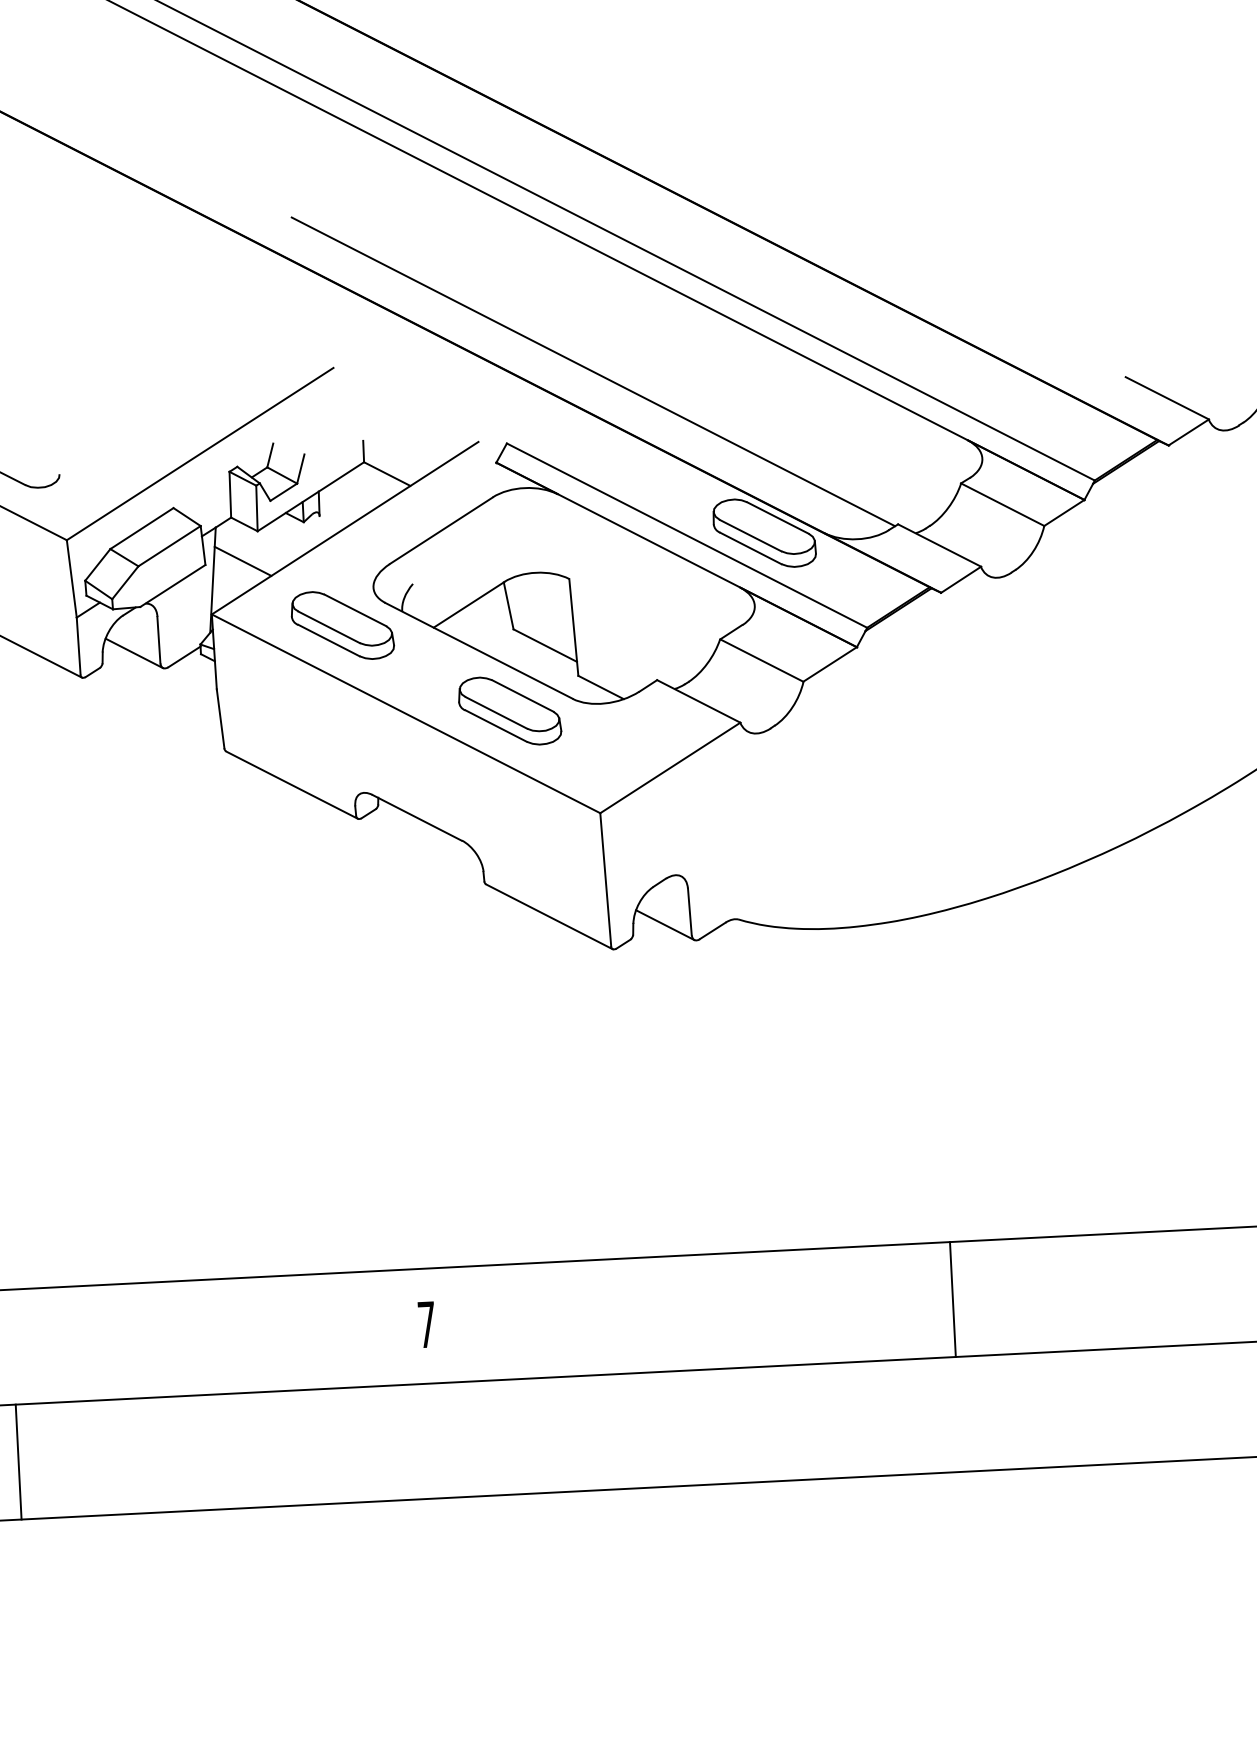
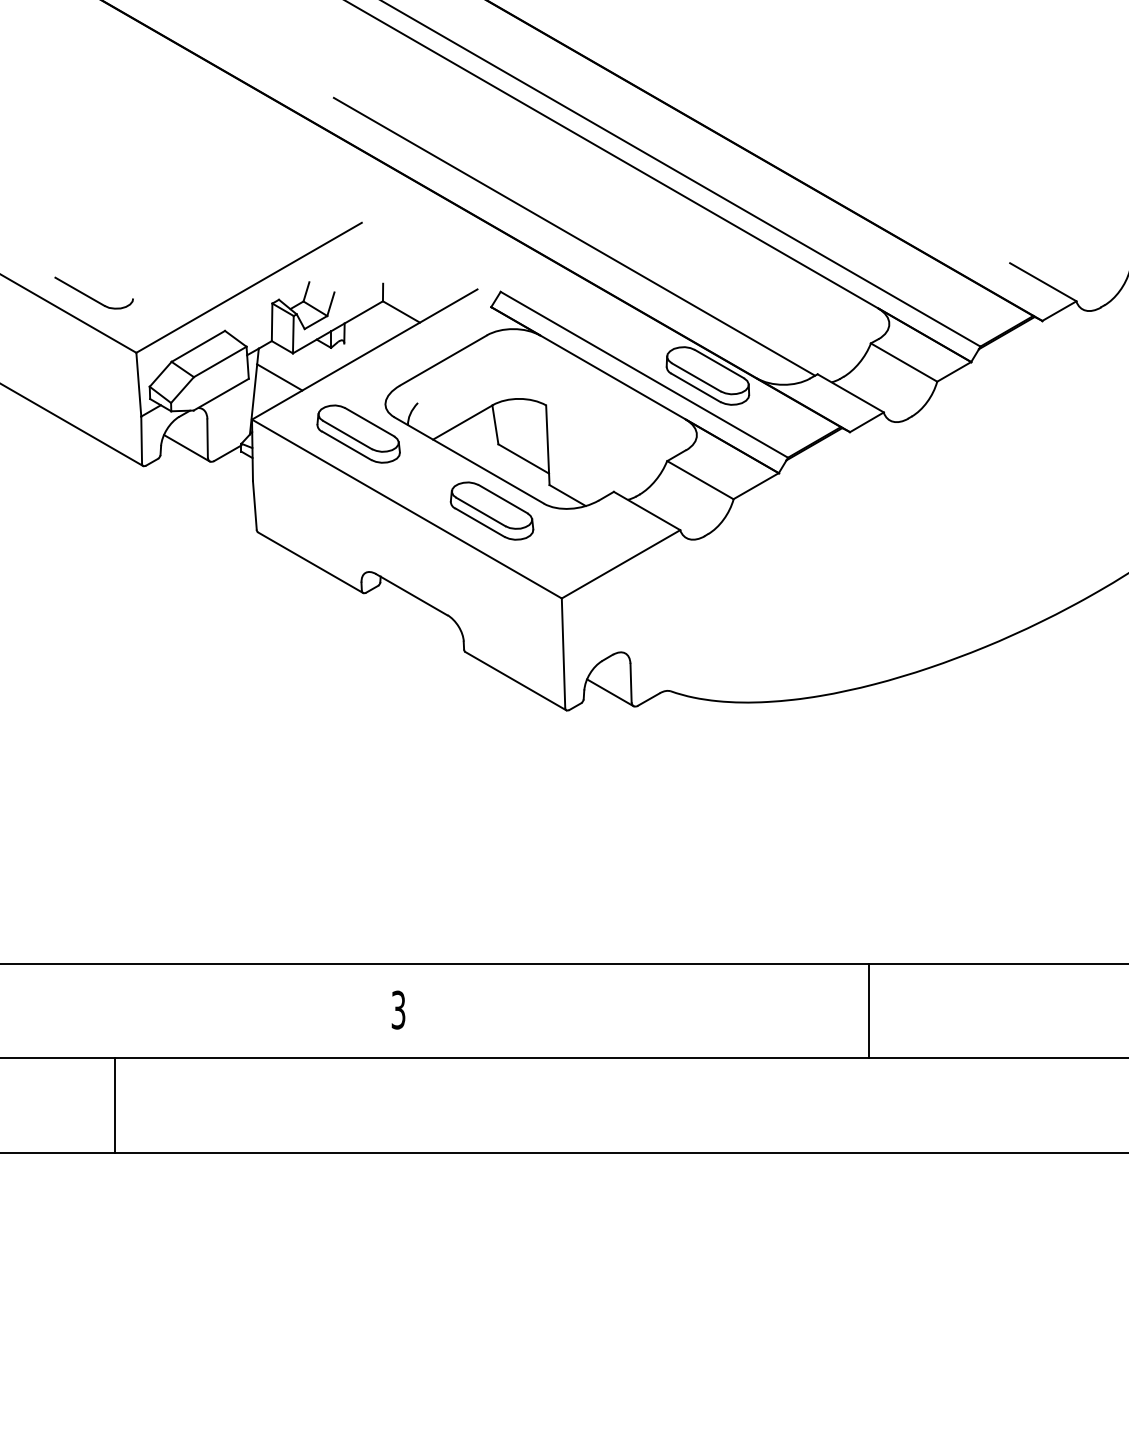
line: (953, 1299) -> (869, 1011), moved
text: (426, 1324) -> (398, 1009), 7 -> 3
line: (18, 1461) -> (114, 1105), moved

